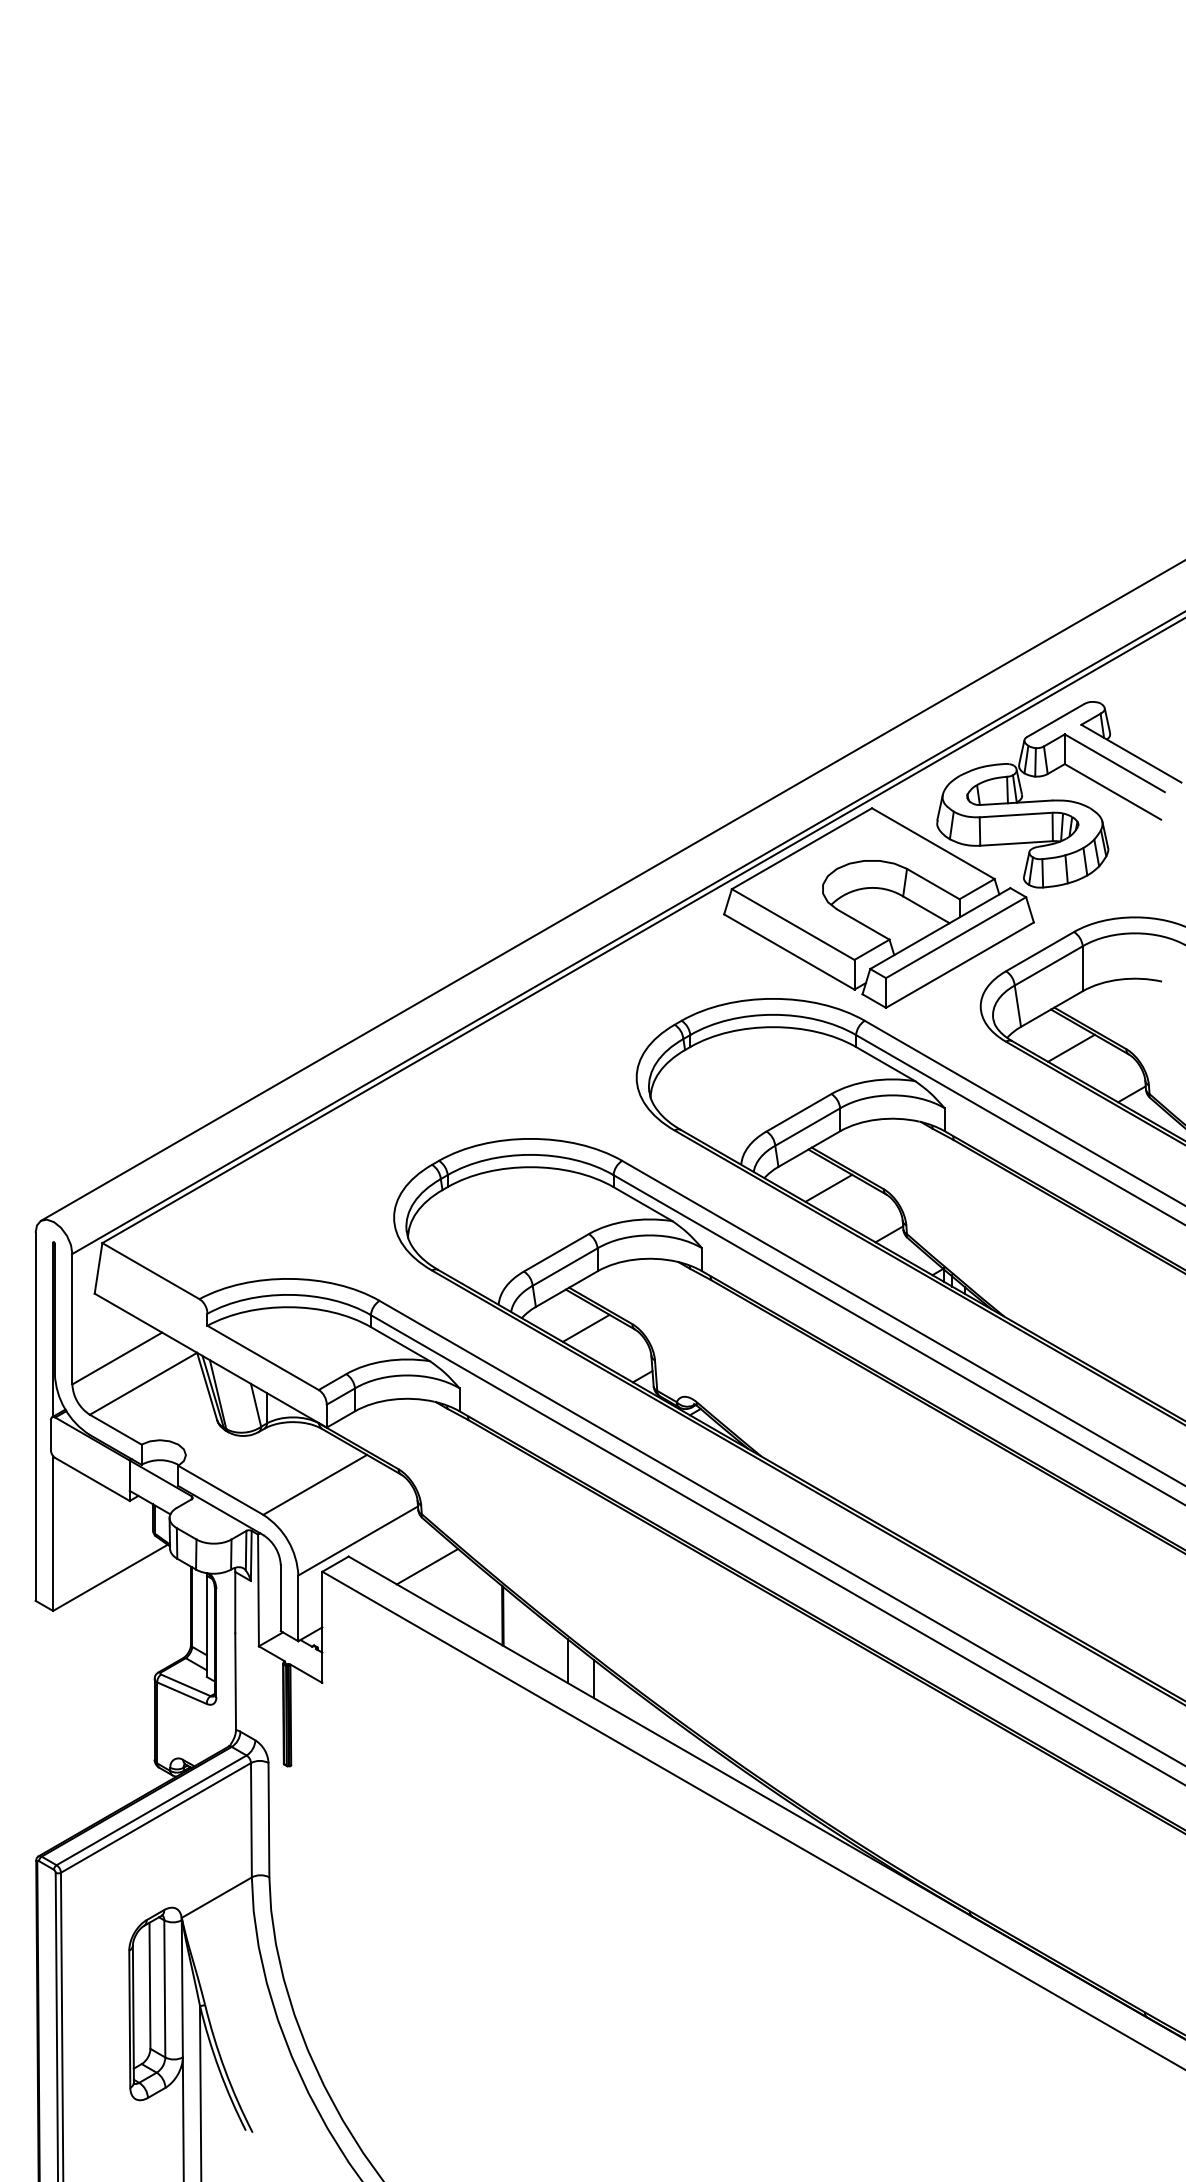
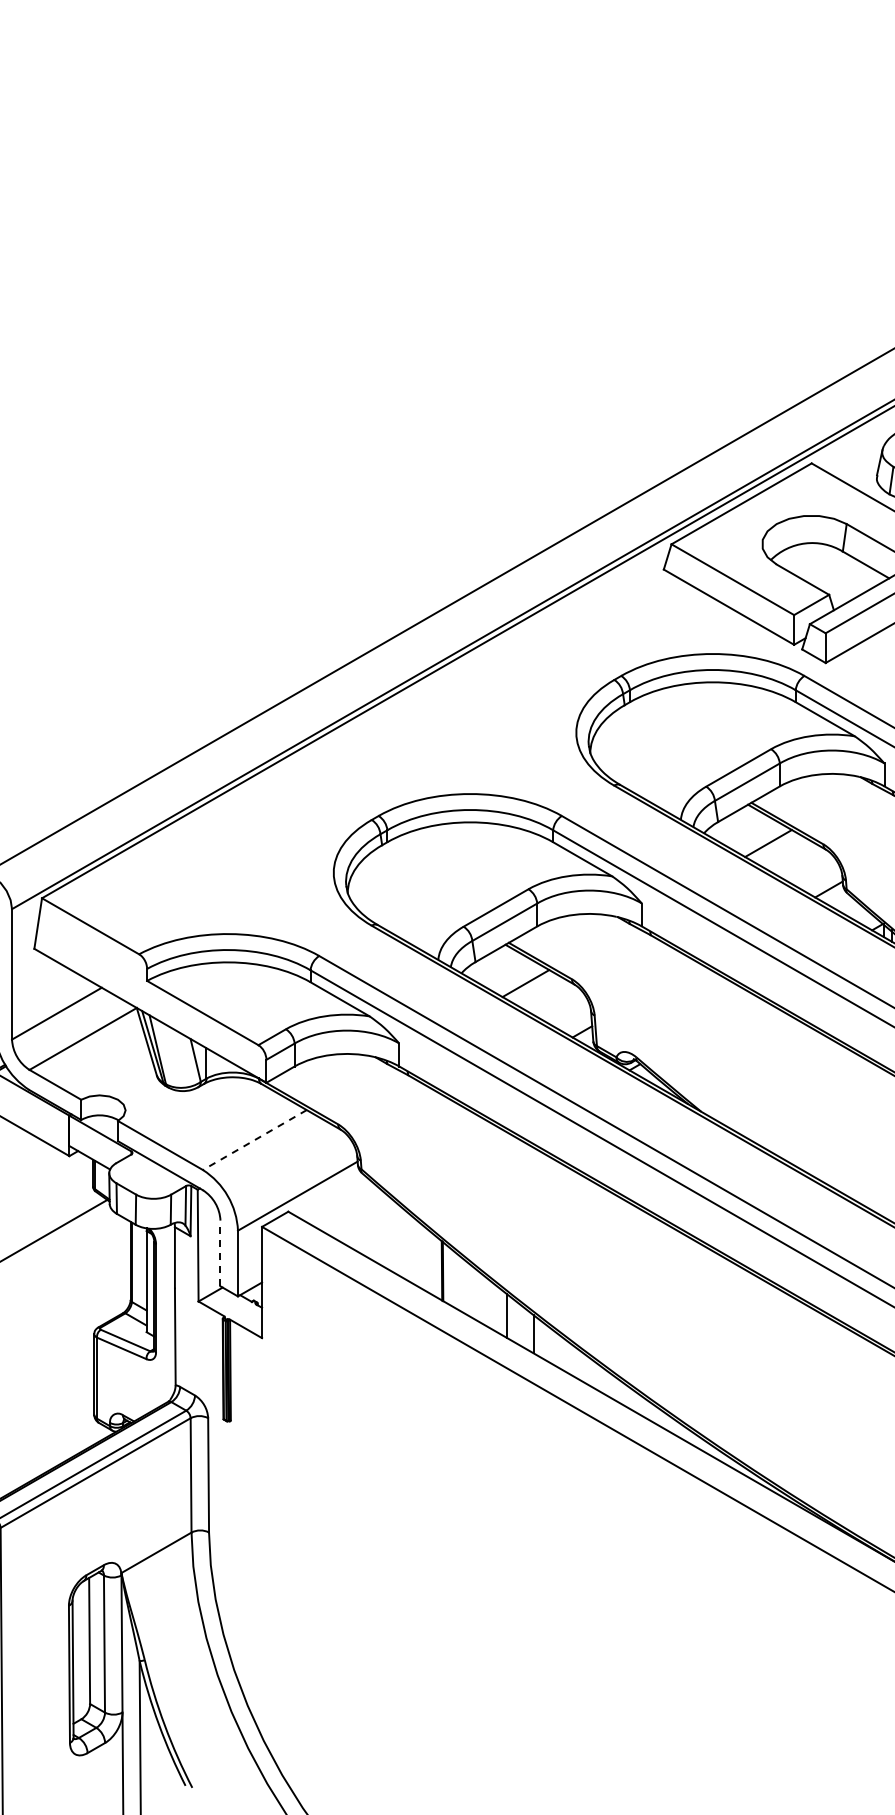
line: (315, 1484) -> (255, 1139), solid -> dashed
line: (427, 1566) -> (367, 1221), removed
line: (280, 1598) -> (220, 1253), solid -> dashed

